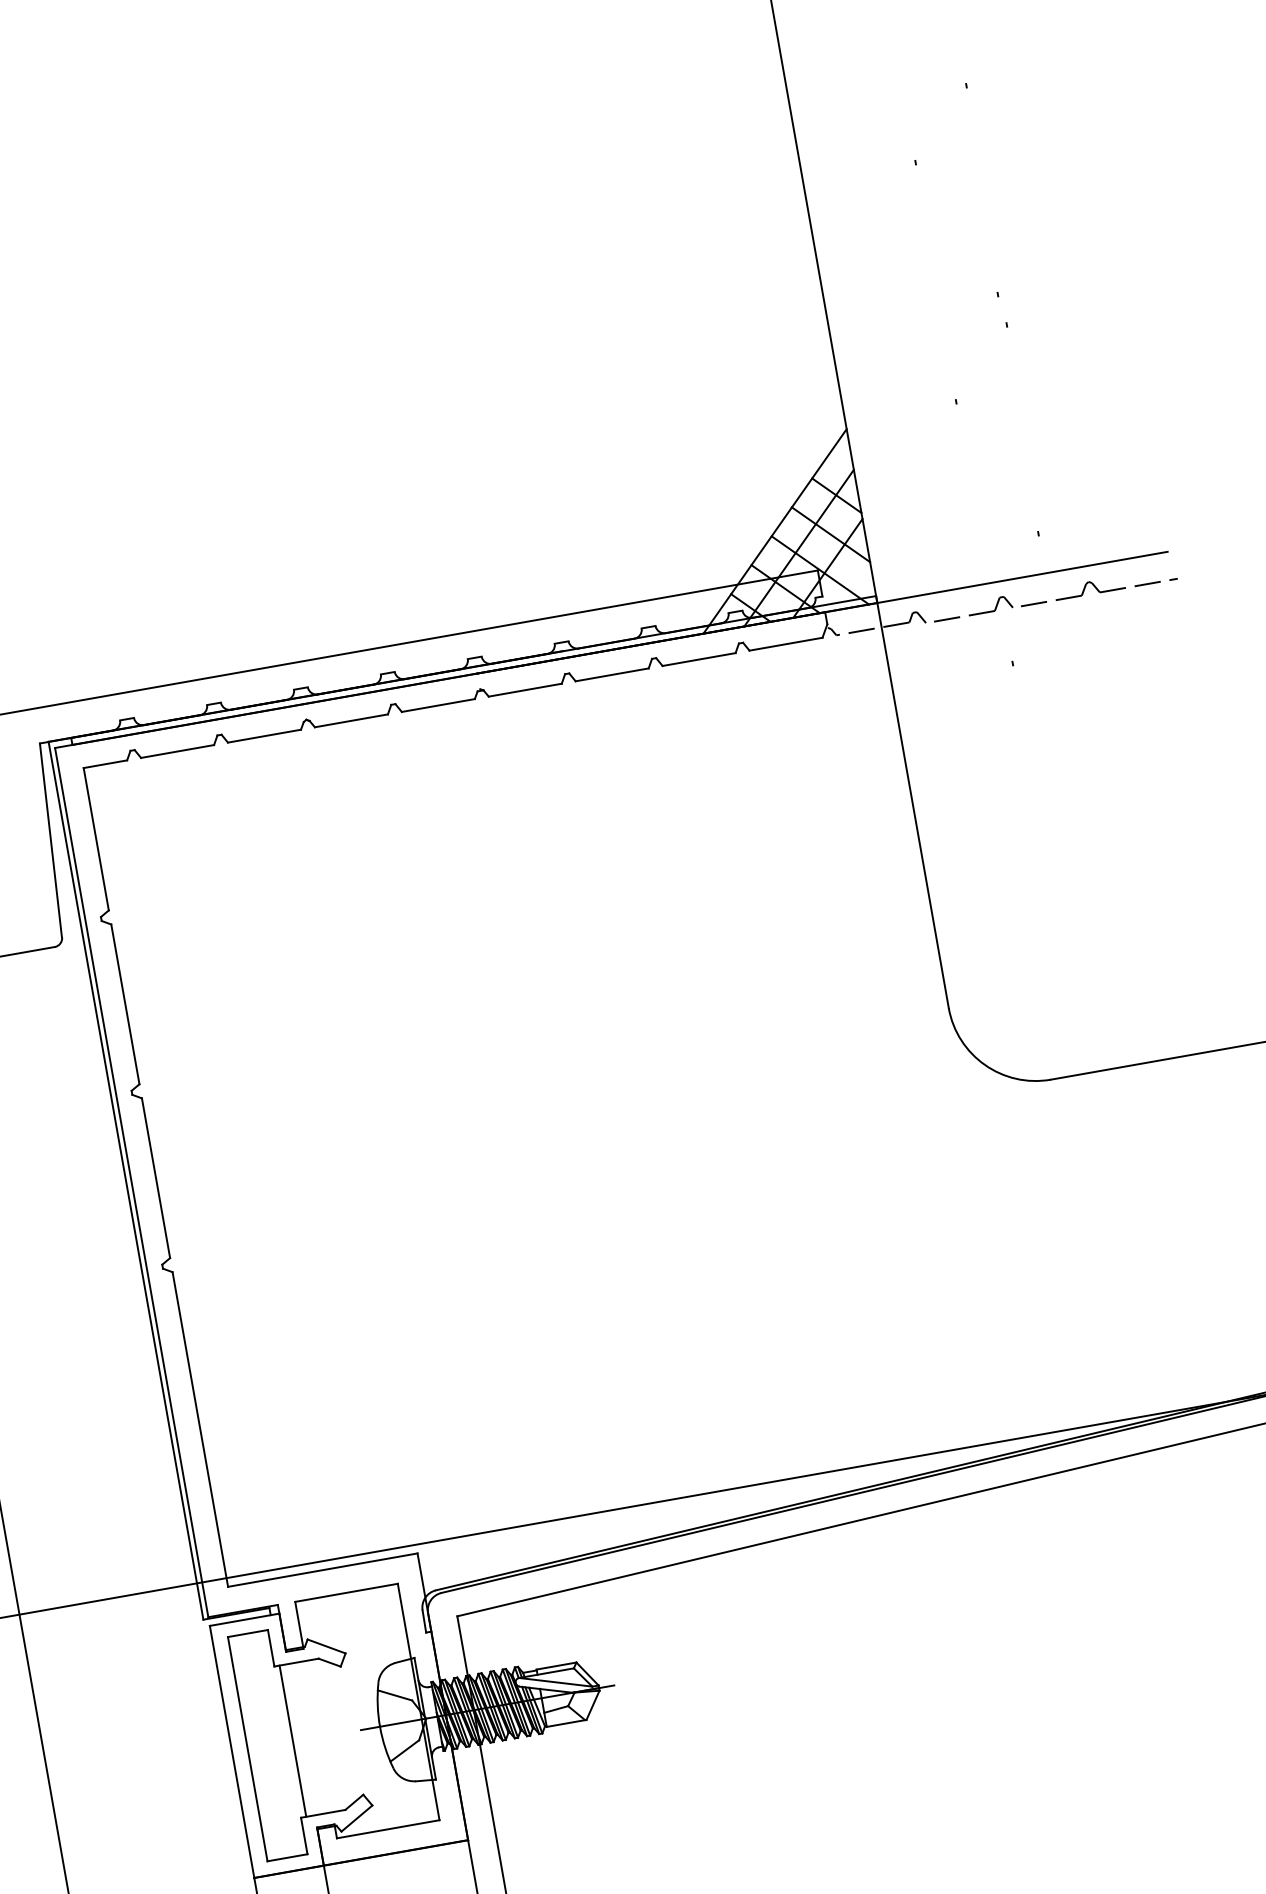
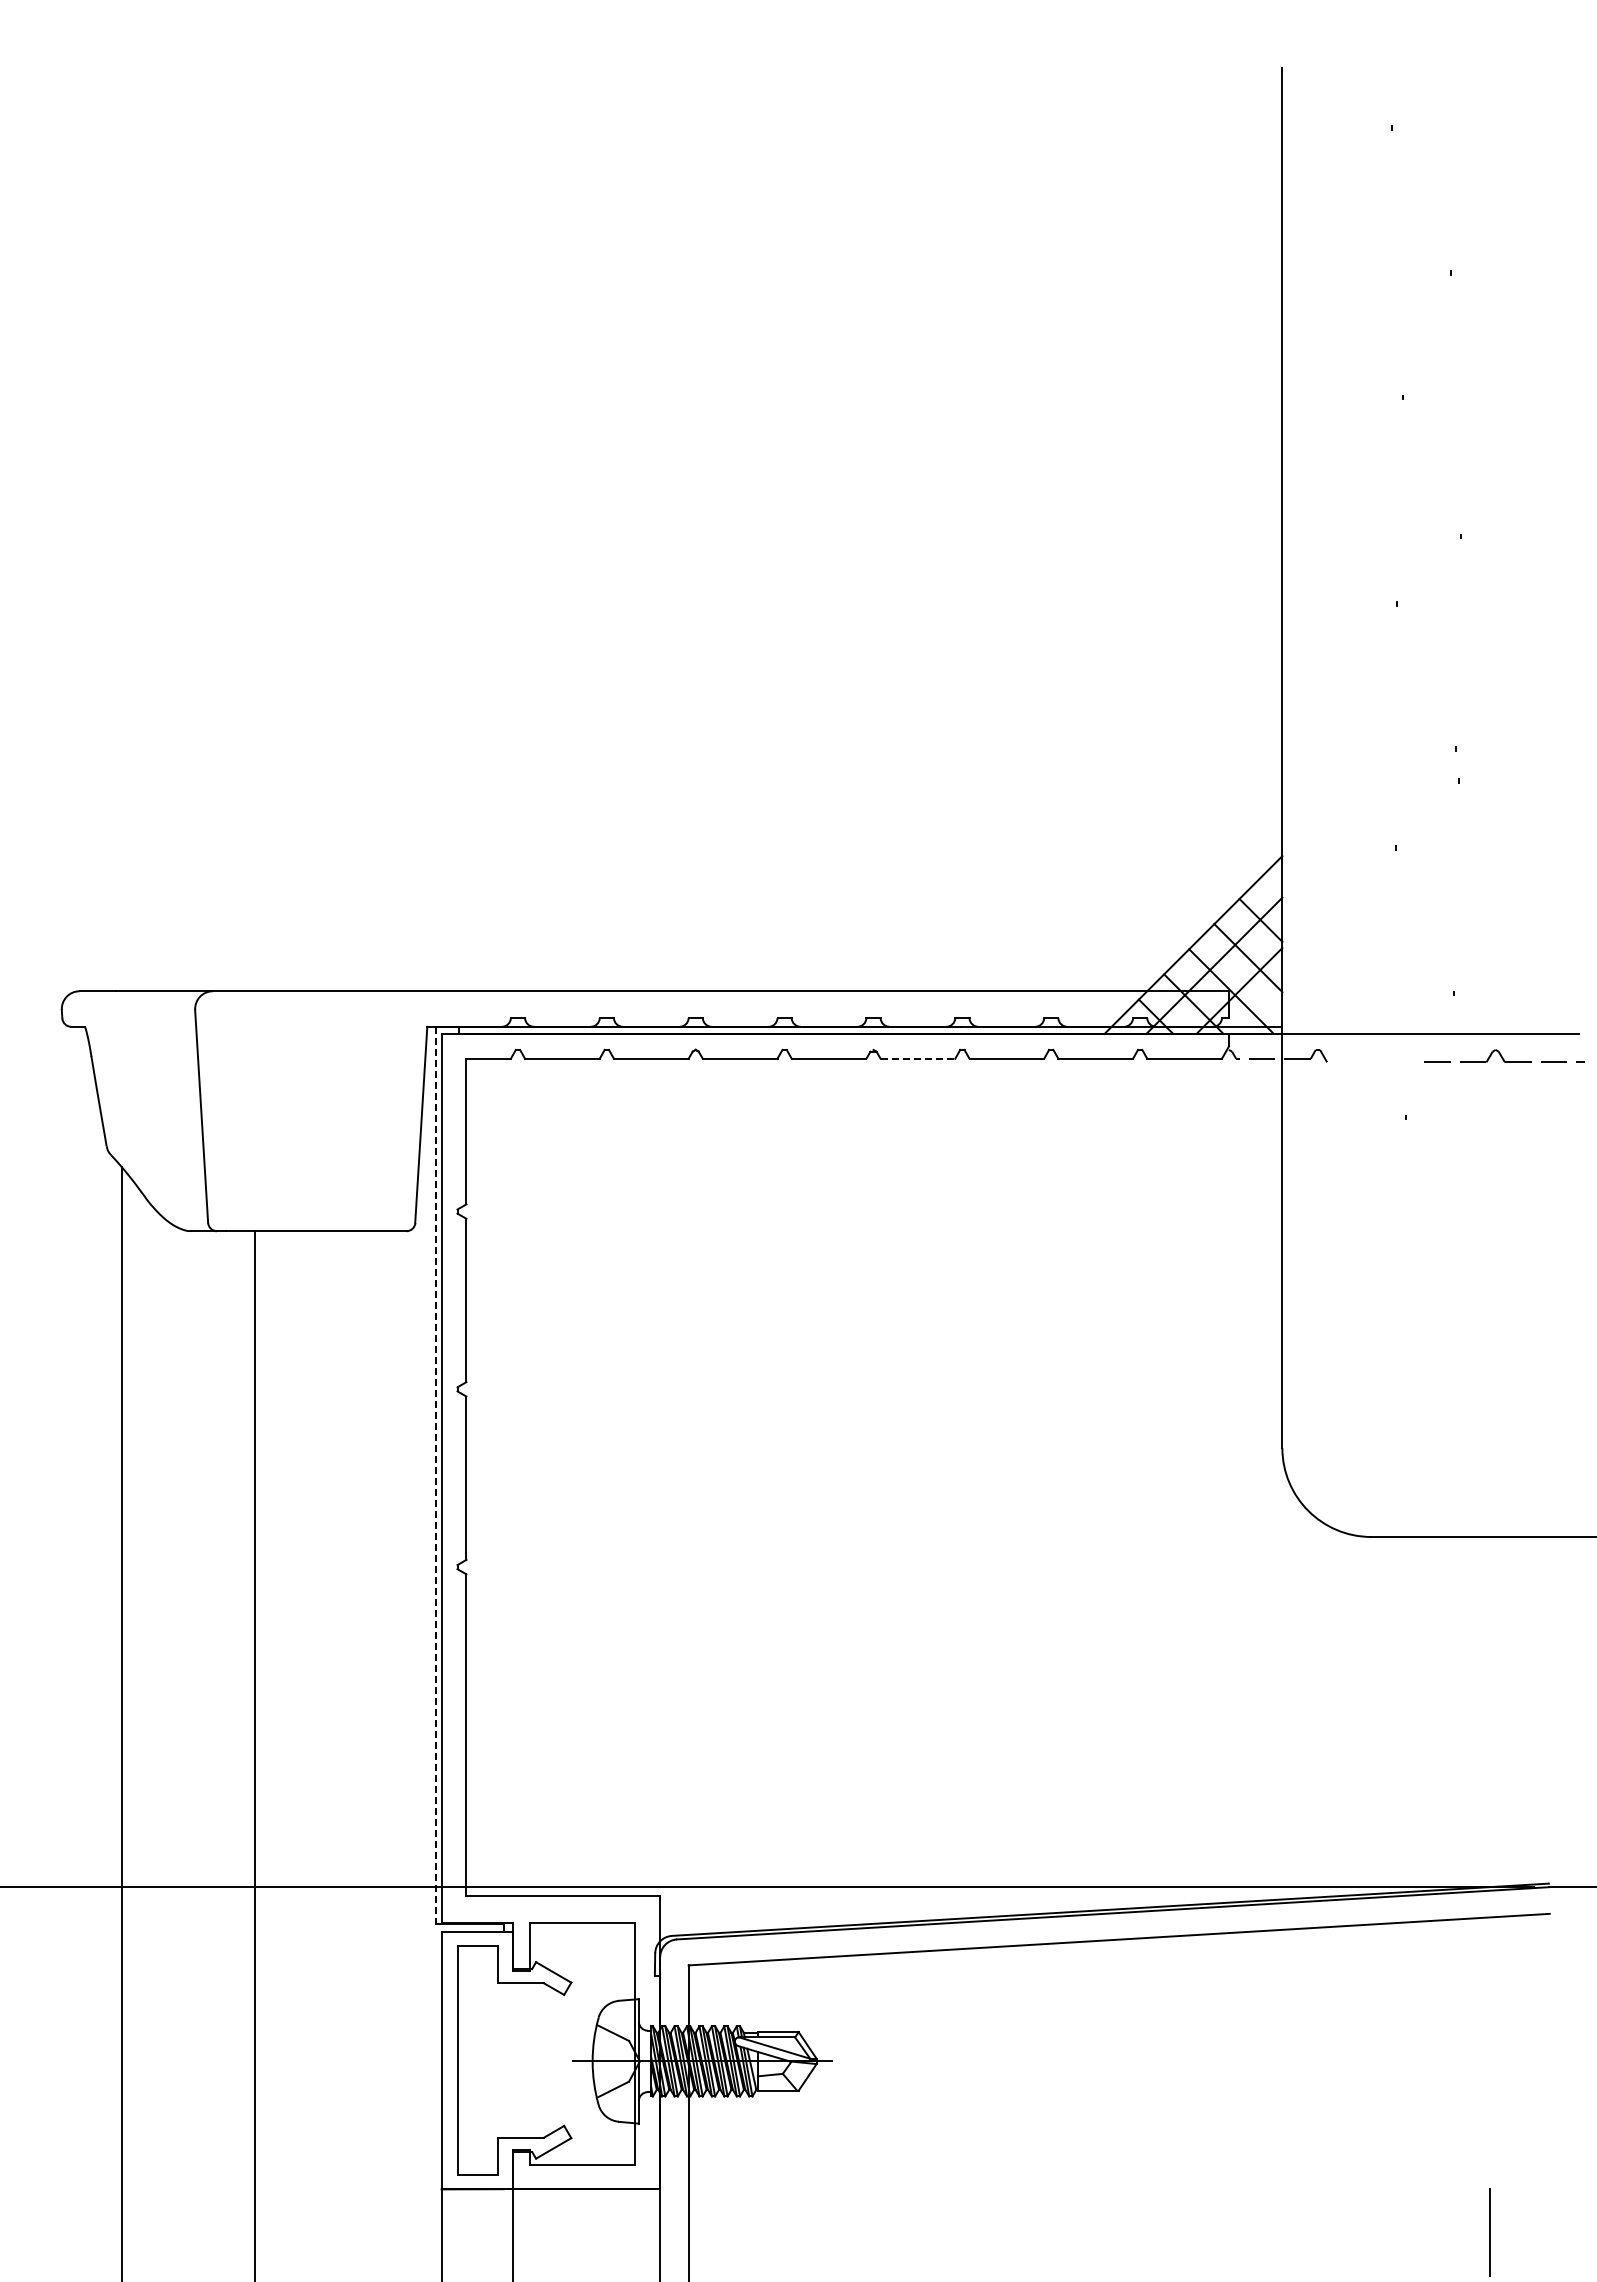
part: (972, 608) -> (1375, 1055), removed
line: (525, 689) -> (918, 1058), solid -> dashed
line: (126, 1180) -> (436, 1475), solid -> dashed
line: (292, 1741) -> (503, 2060), removed

